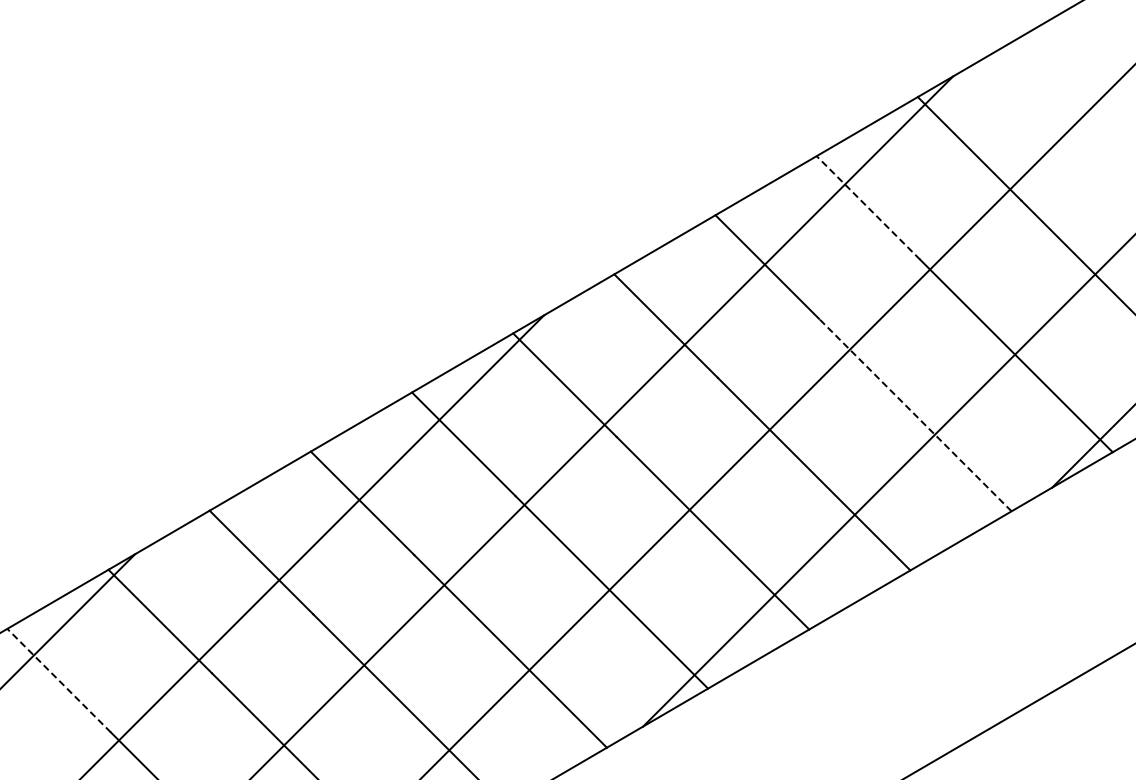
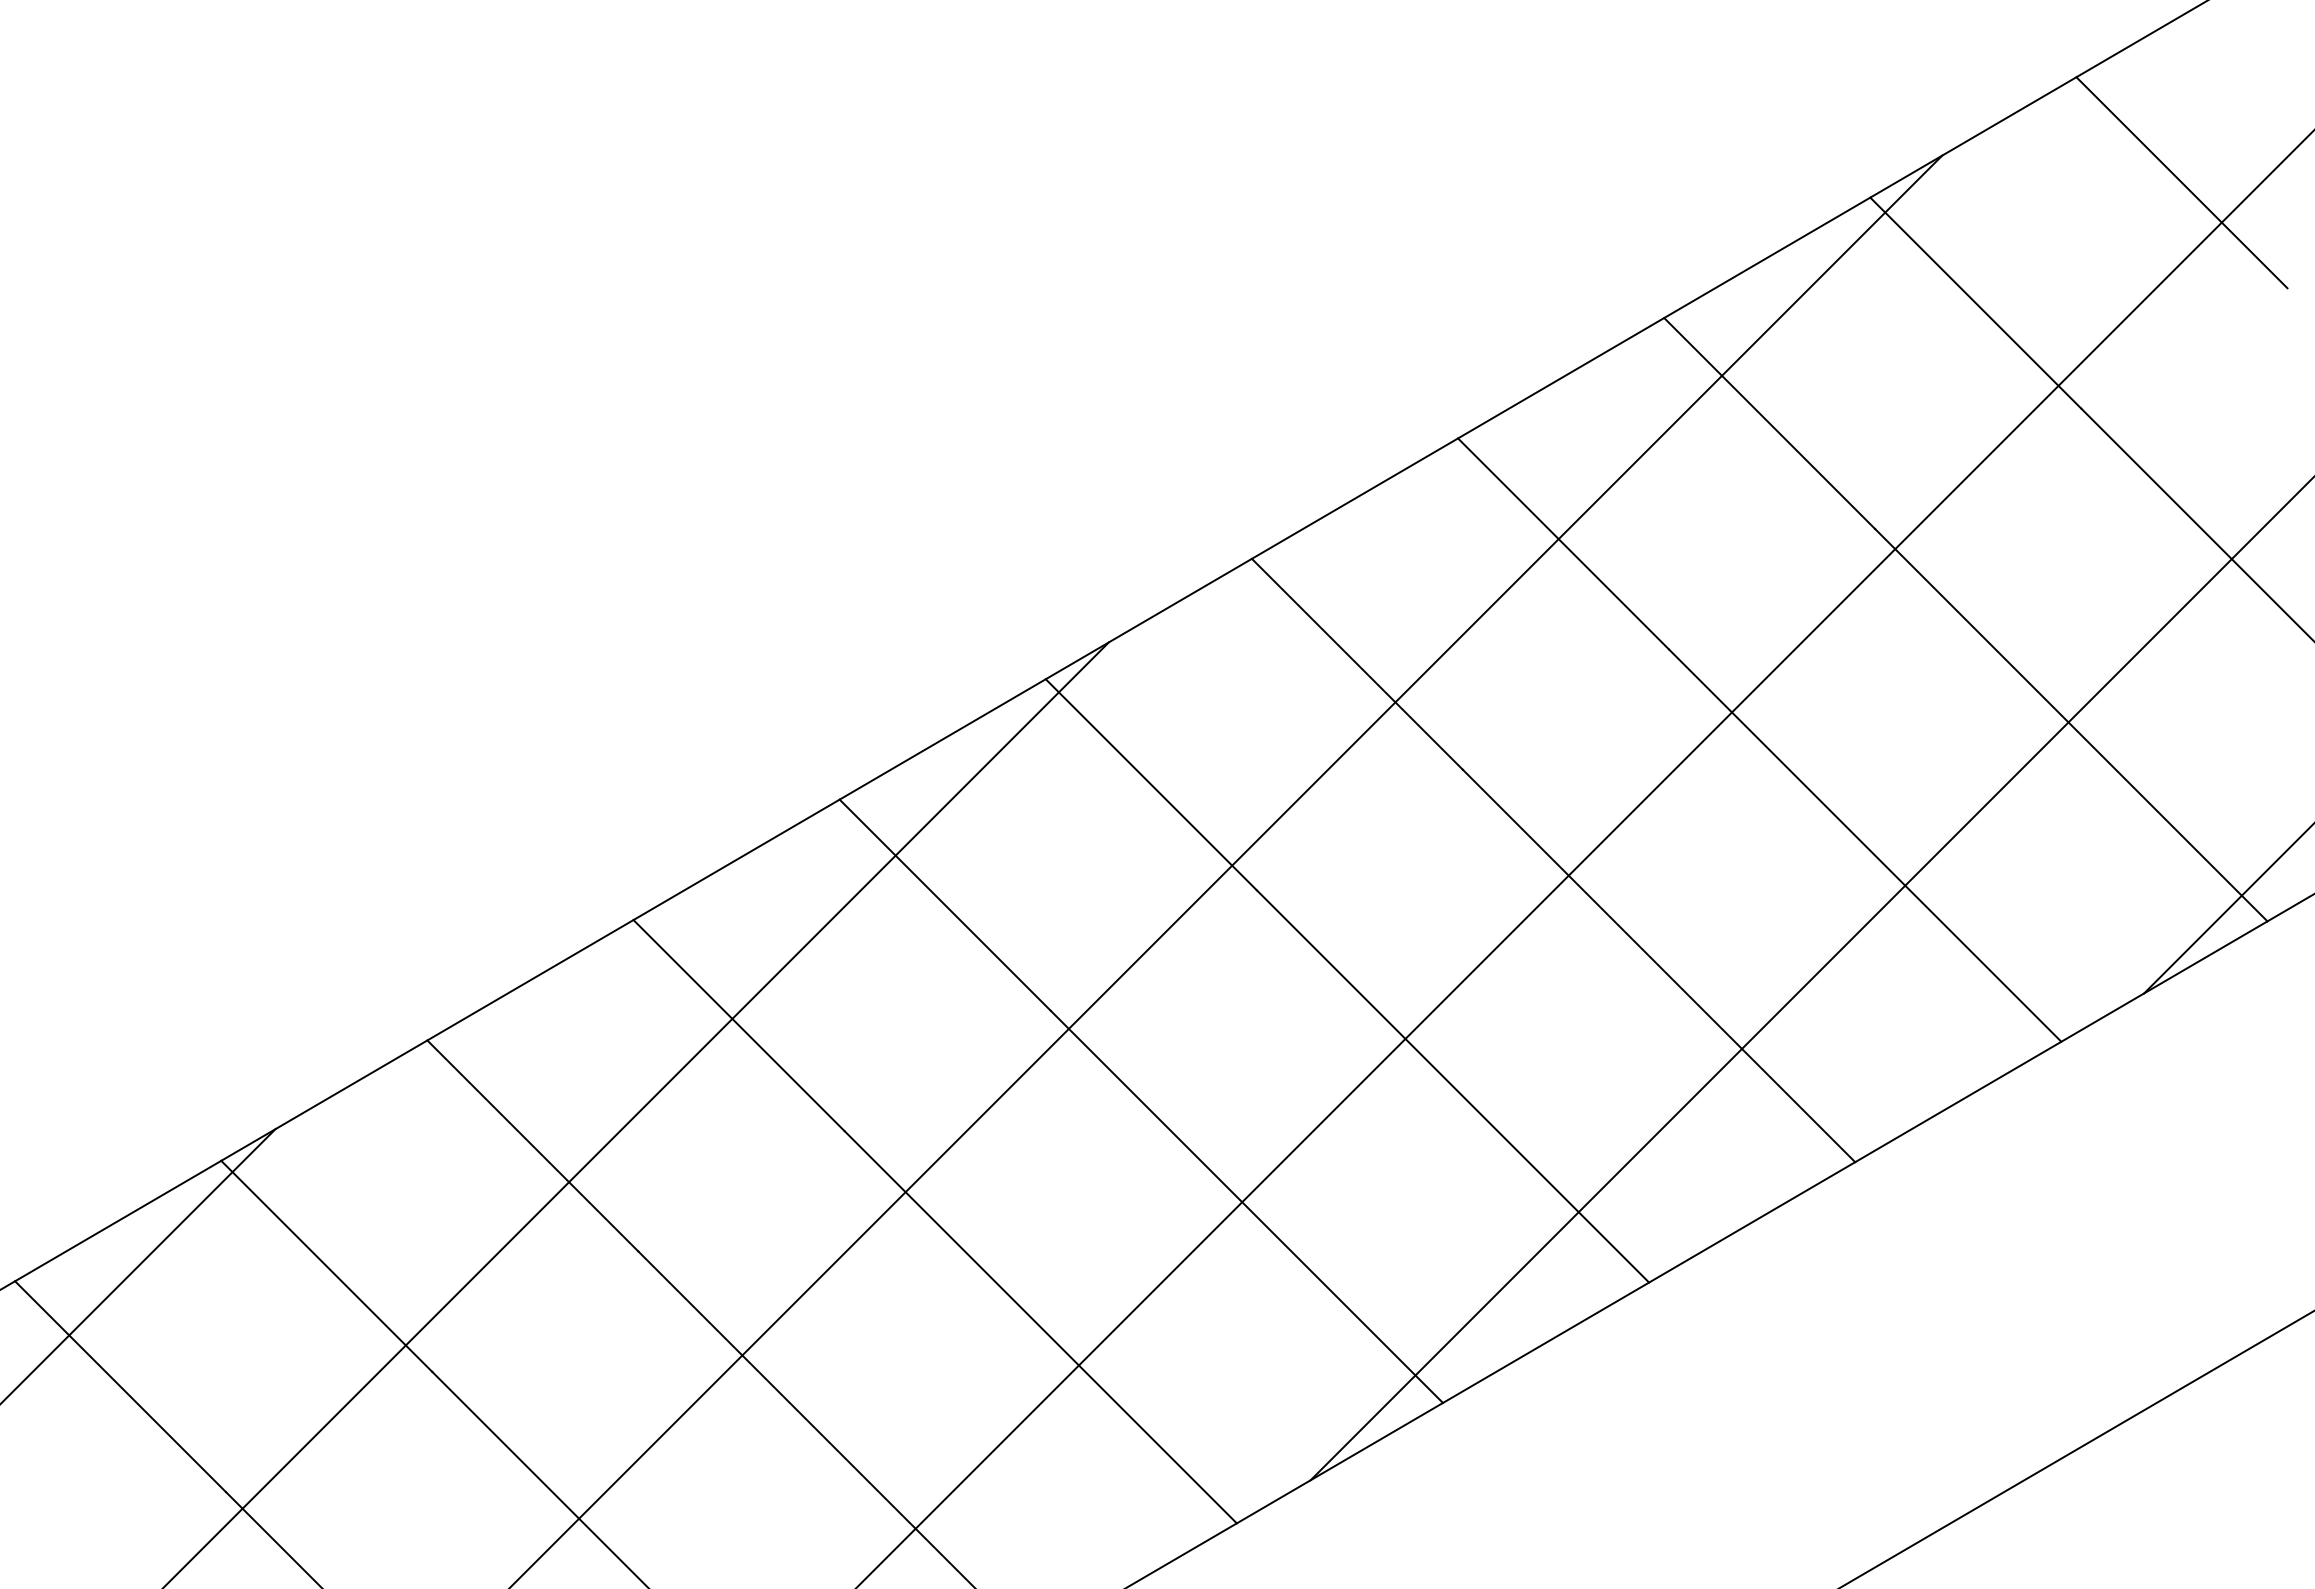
line: (1070, 89) -> (2181, 182), added
line: (868, 207) -> (1769, 422), dashed -> solid
line: (914, 414) -> (1863, 844), dashed -> solid
line: (58, 680) -> (119, 1386), dashed -> solid

